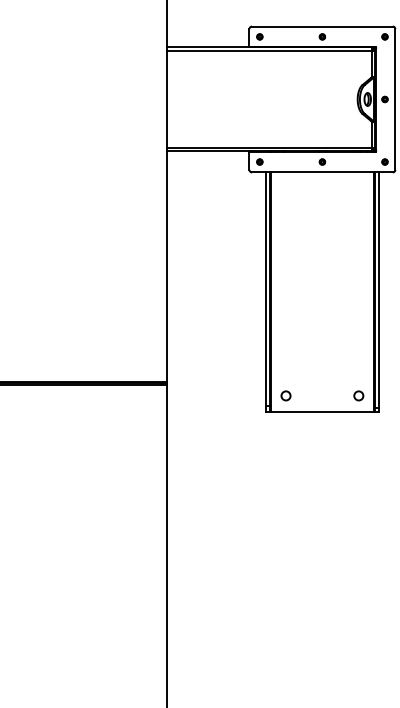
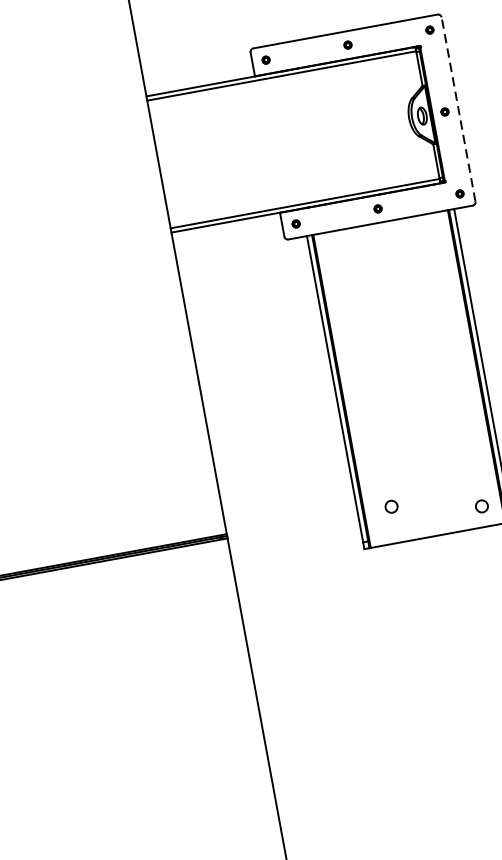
line: (395, 98) -> (458, 108), solid -> dashed
circle: (285, 395) -> (390, 506), moved

